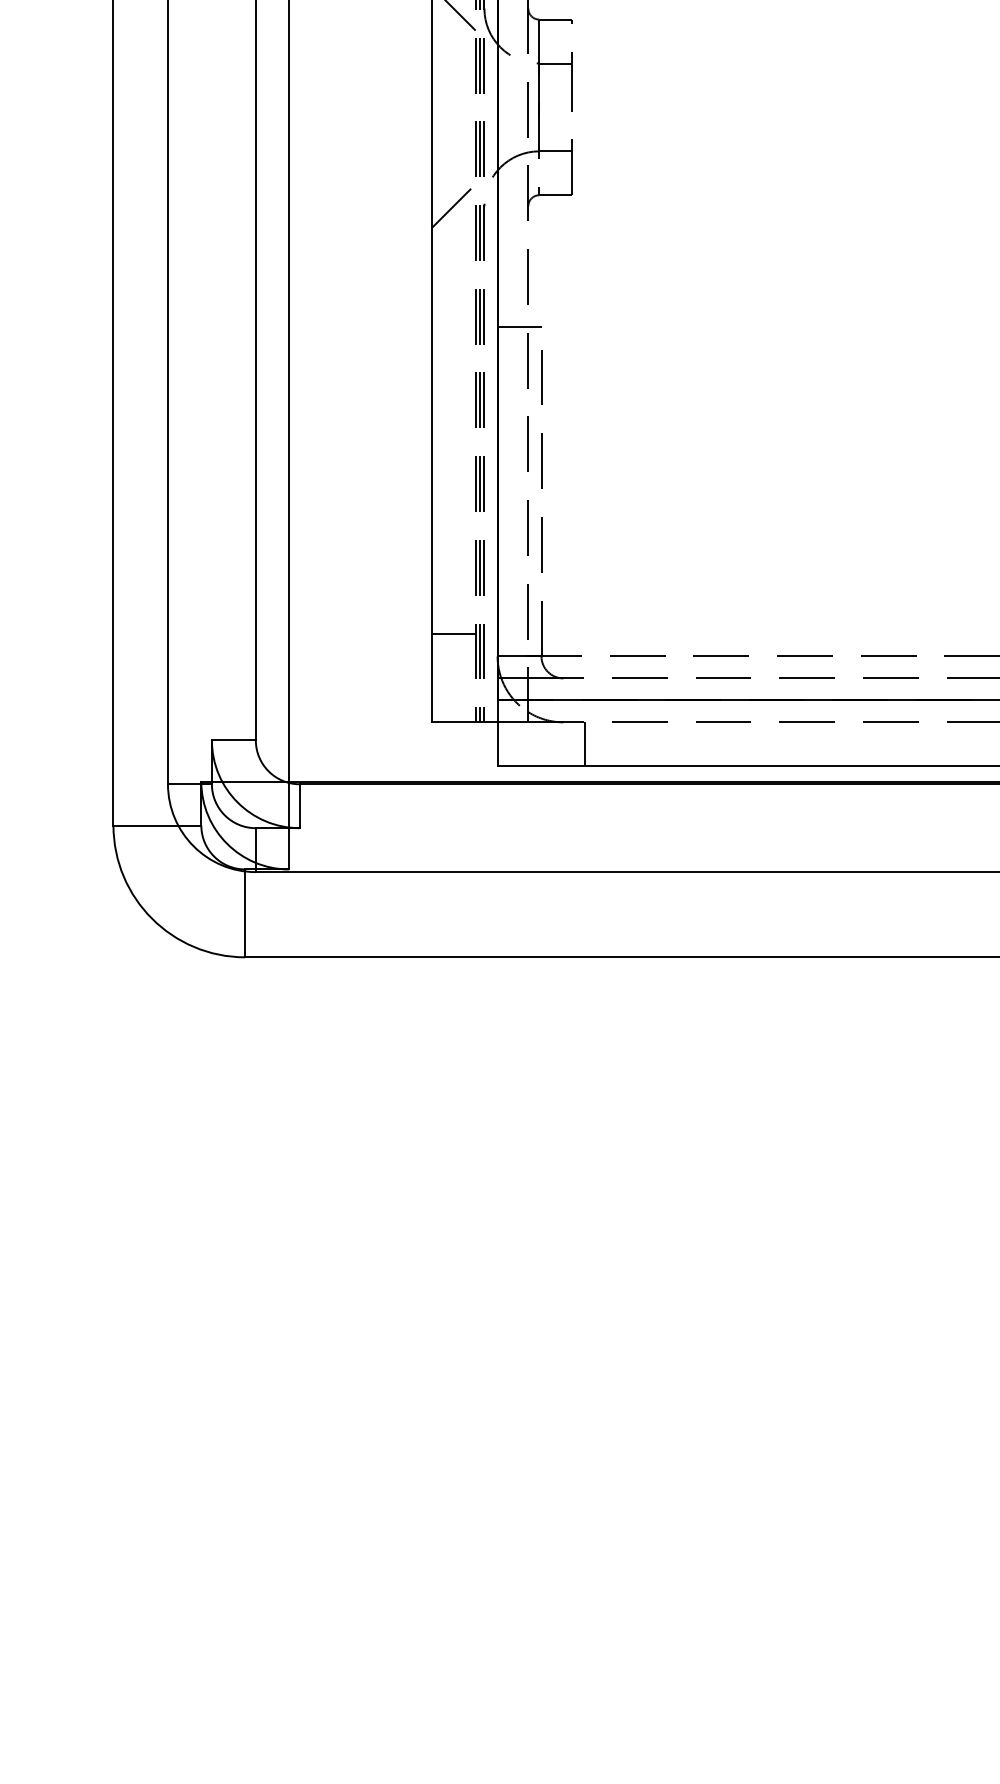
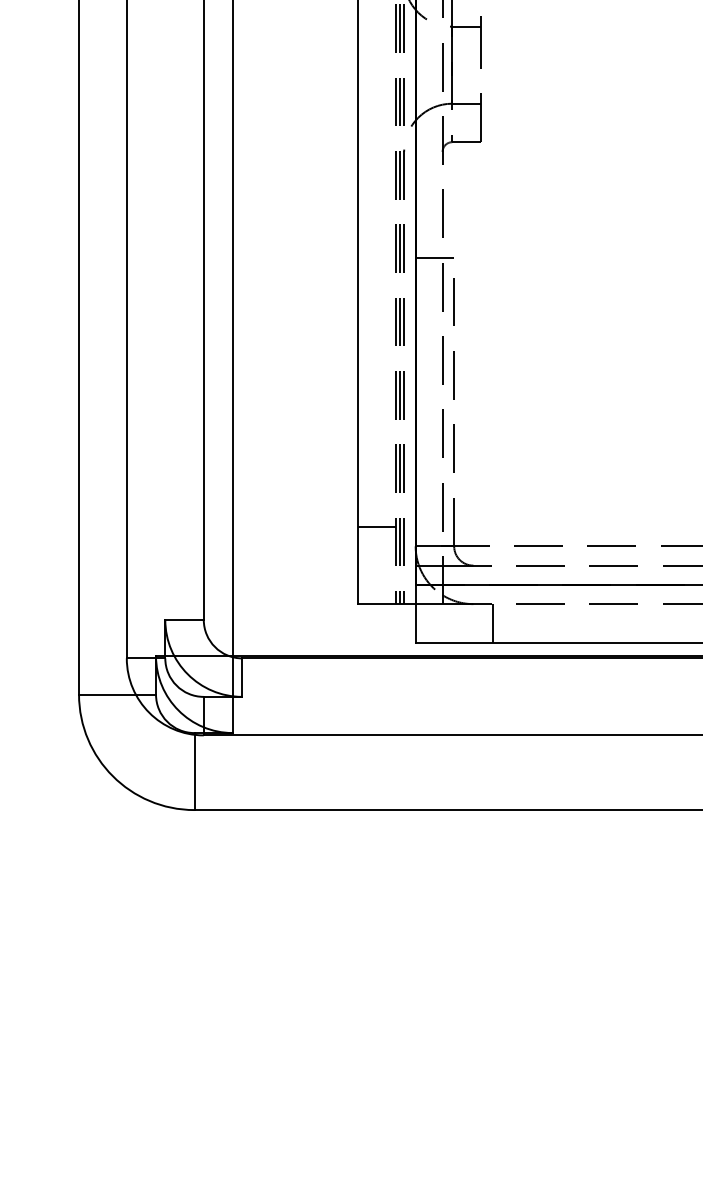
line: (453, 206) -> (377, 152), removed

